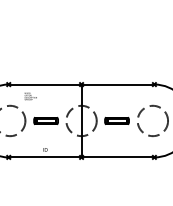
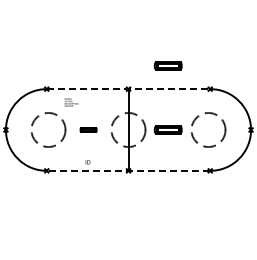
part: (117, 63) -> (168, 65), added
line: (81, 84) -> (128, 89), solid -> dashed
part: (45, 120) -> (88, 129), size x0.6
line: (81, 157) -> (128, 170), solid -> dashed

